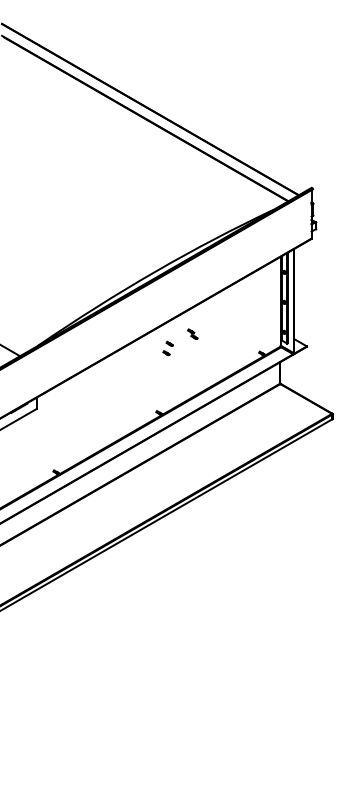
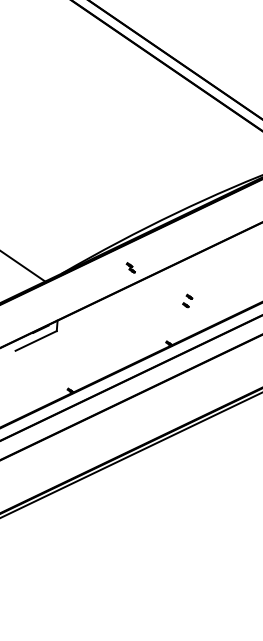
part: (192, 333) -> (130, 267), moved
part: (167, 348) -> (187, 301), moved

